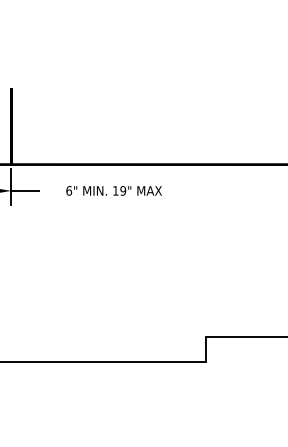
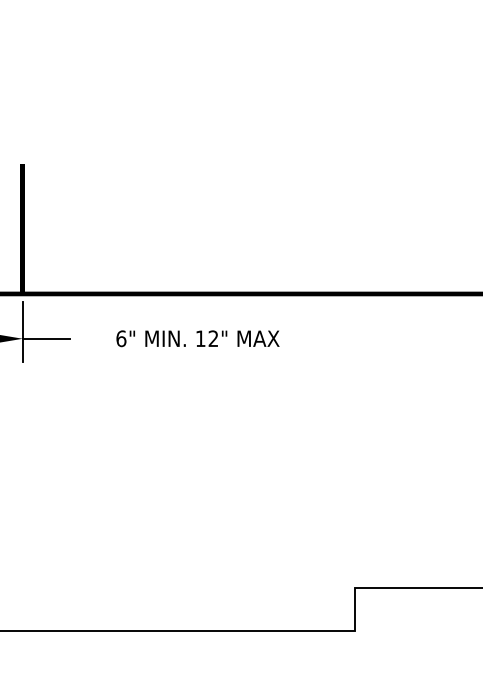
text: (123, 190) -> (213, 338), 19" -> 12"

